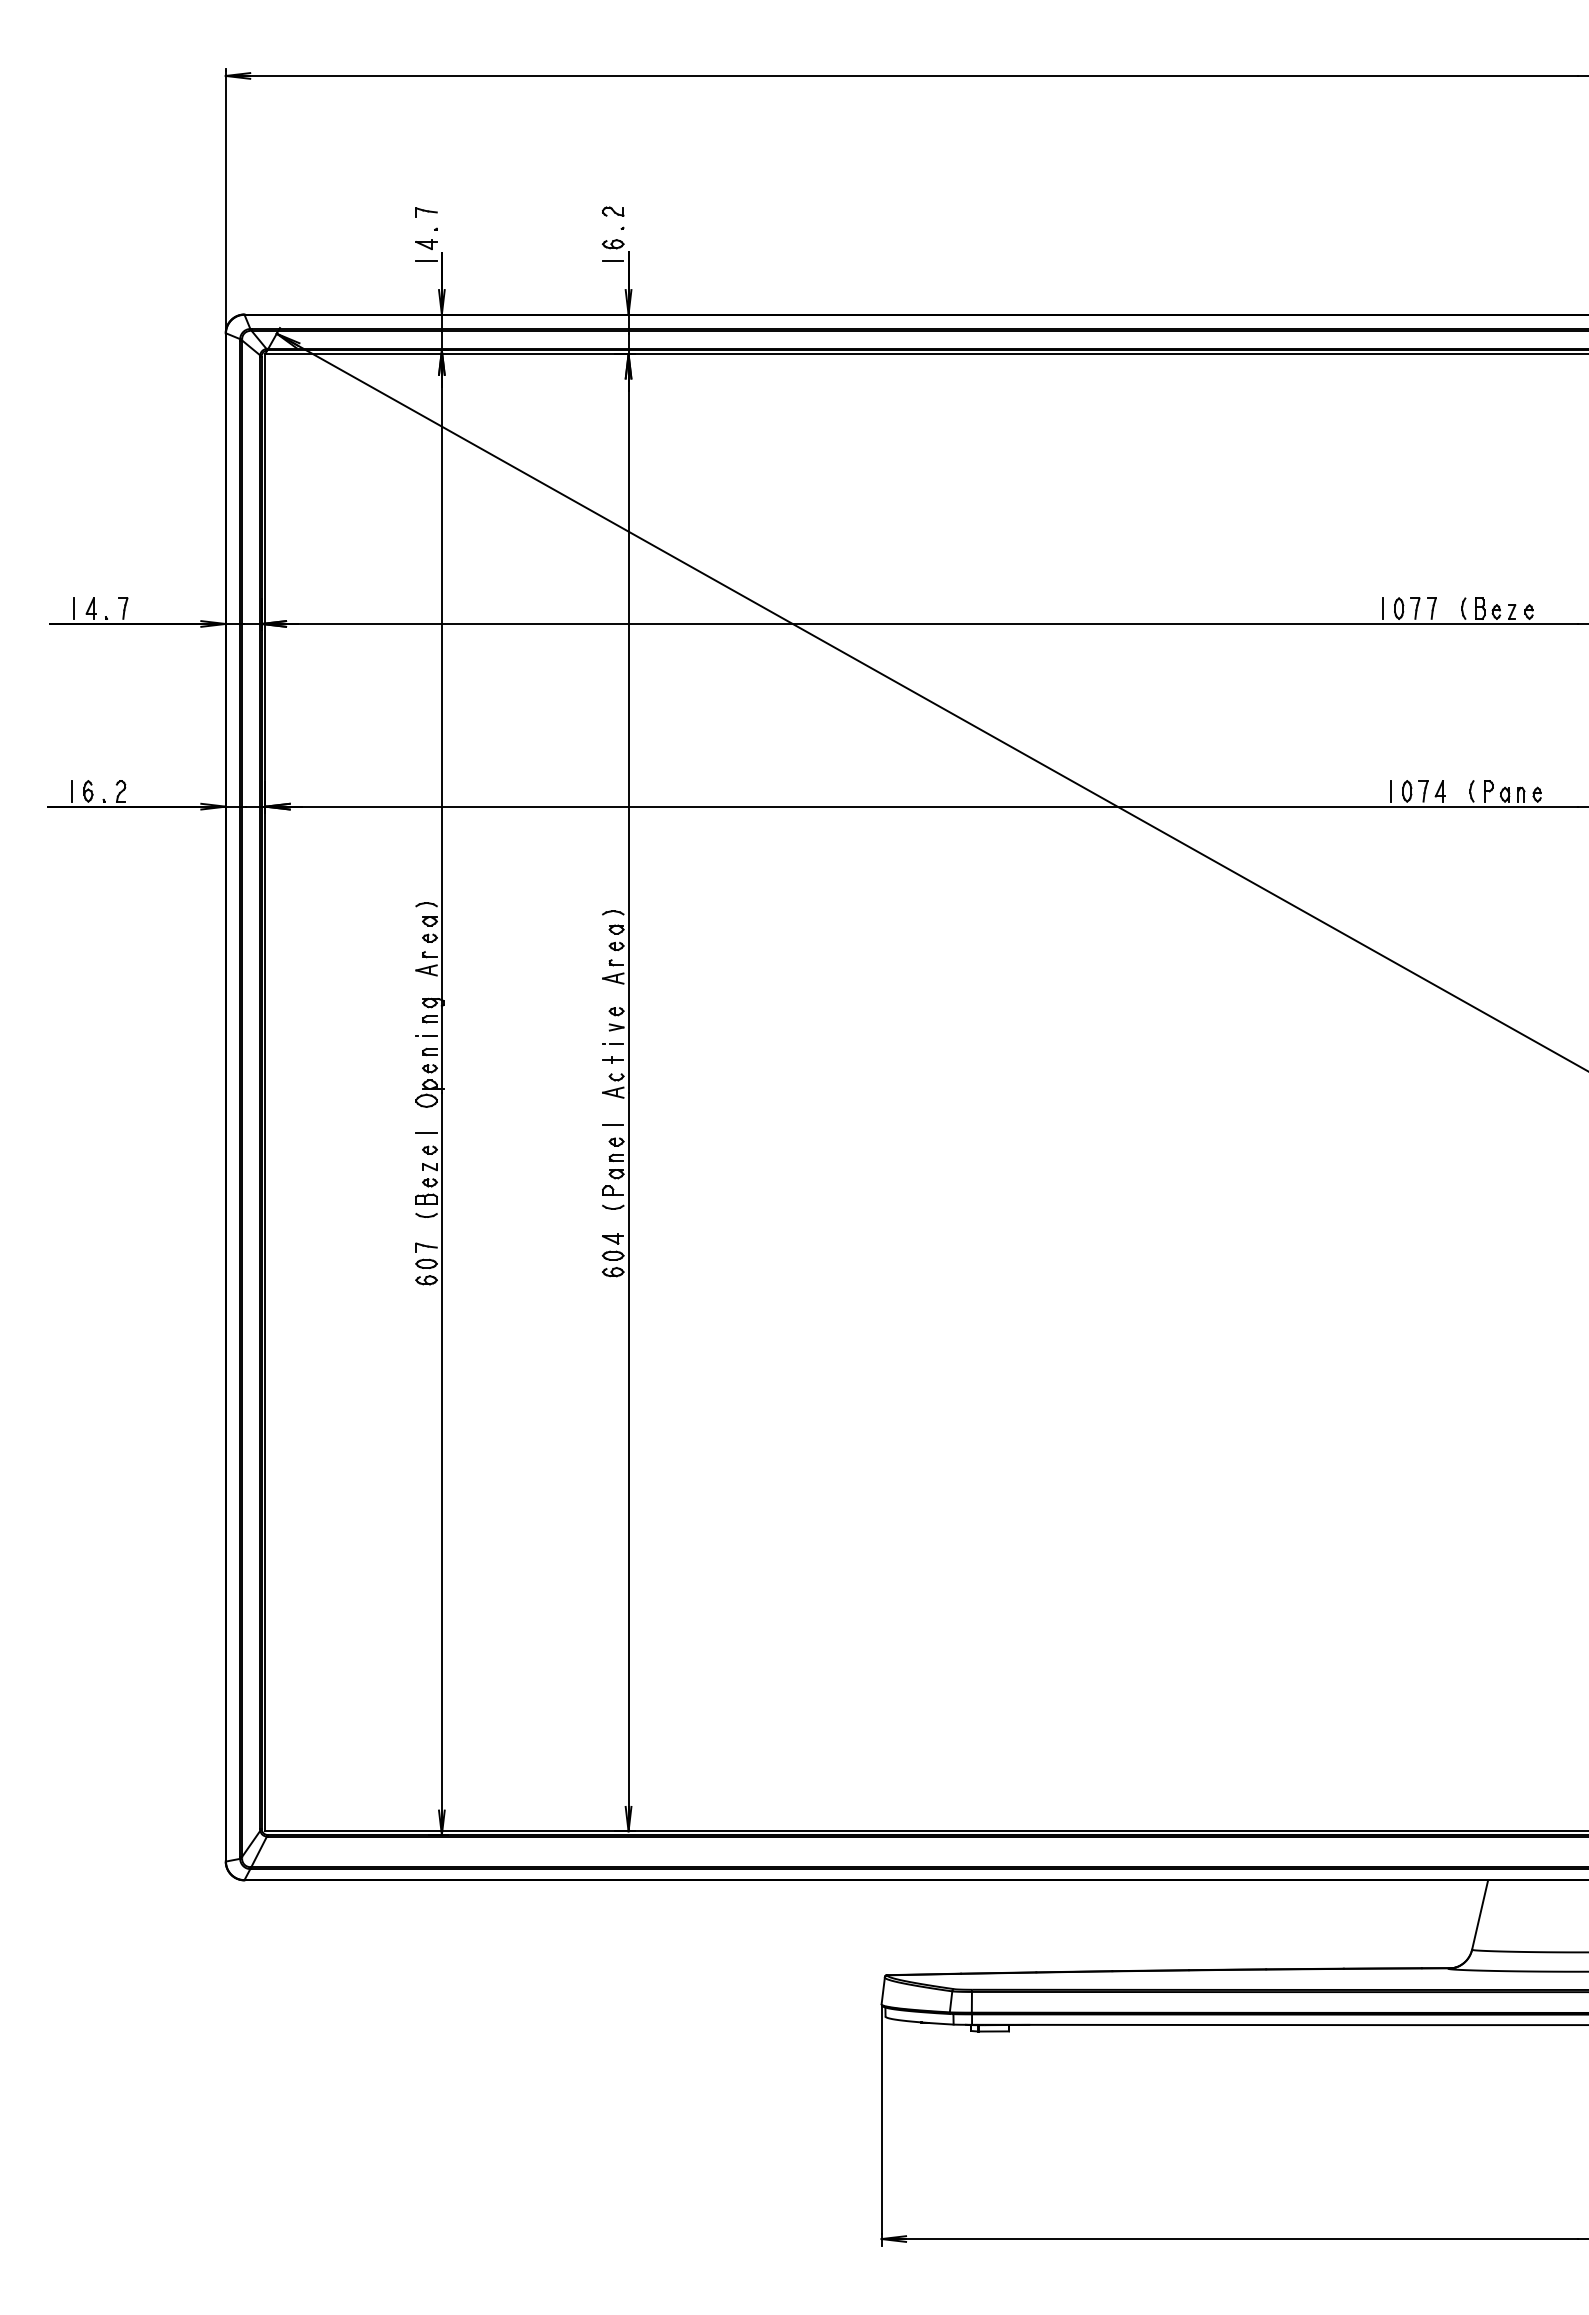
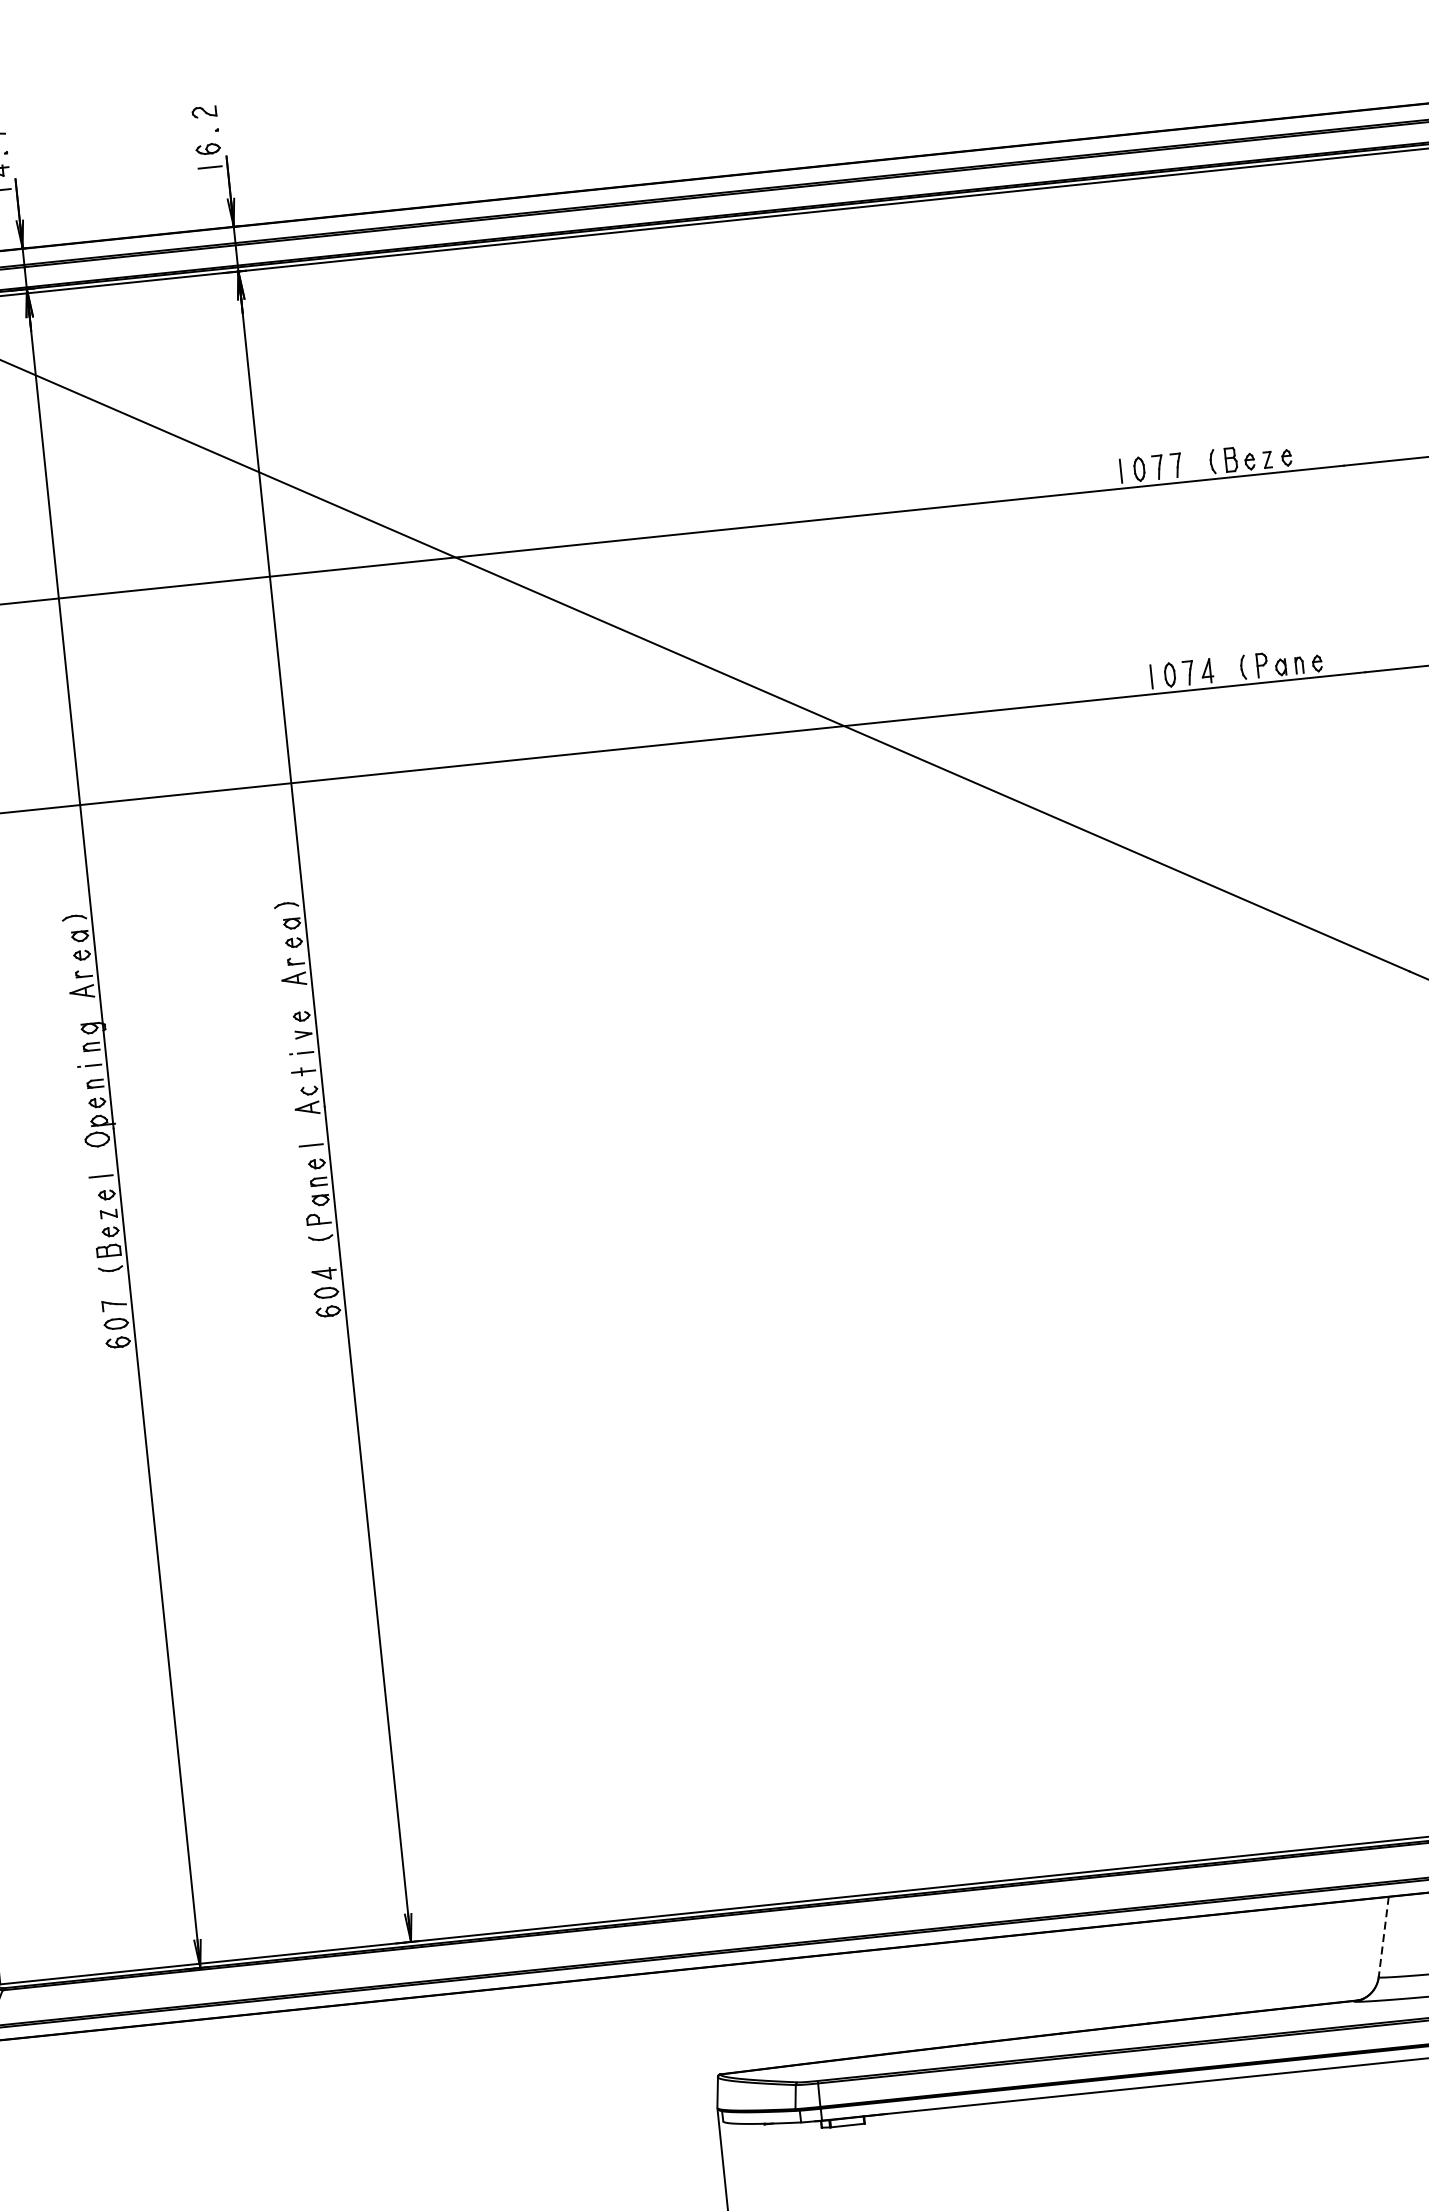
line: (1480, 1915) -> (1384, 1937), solid -> dashed

